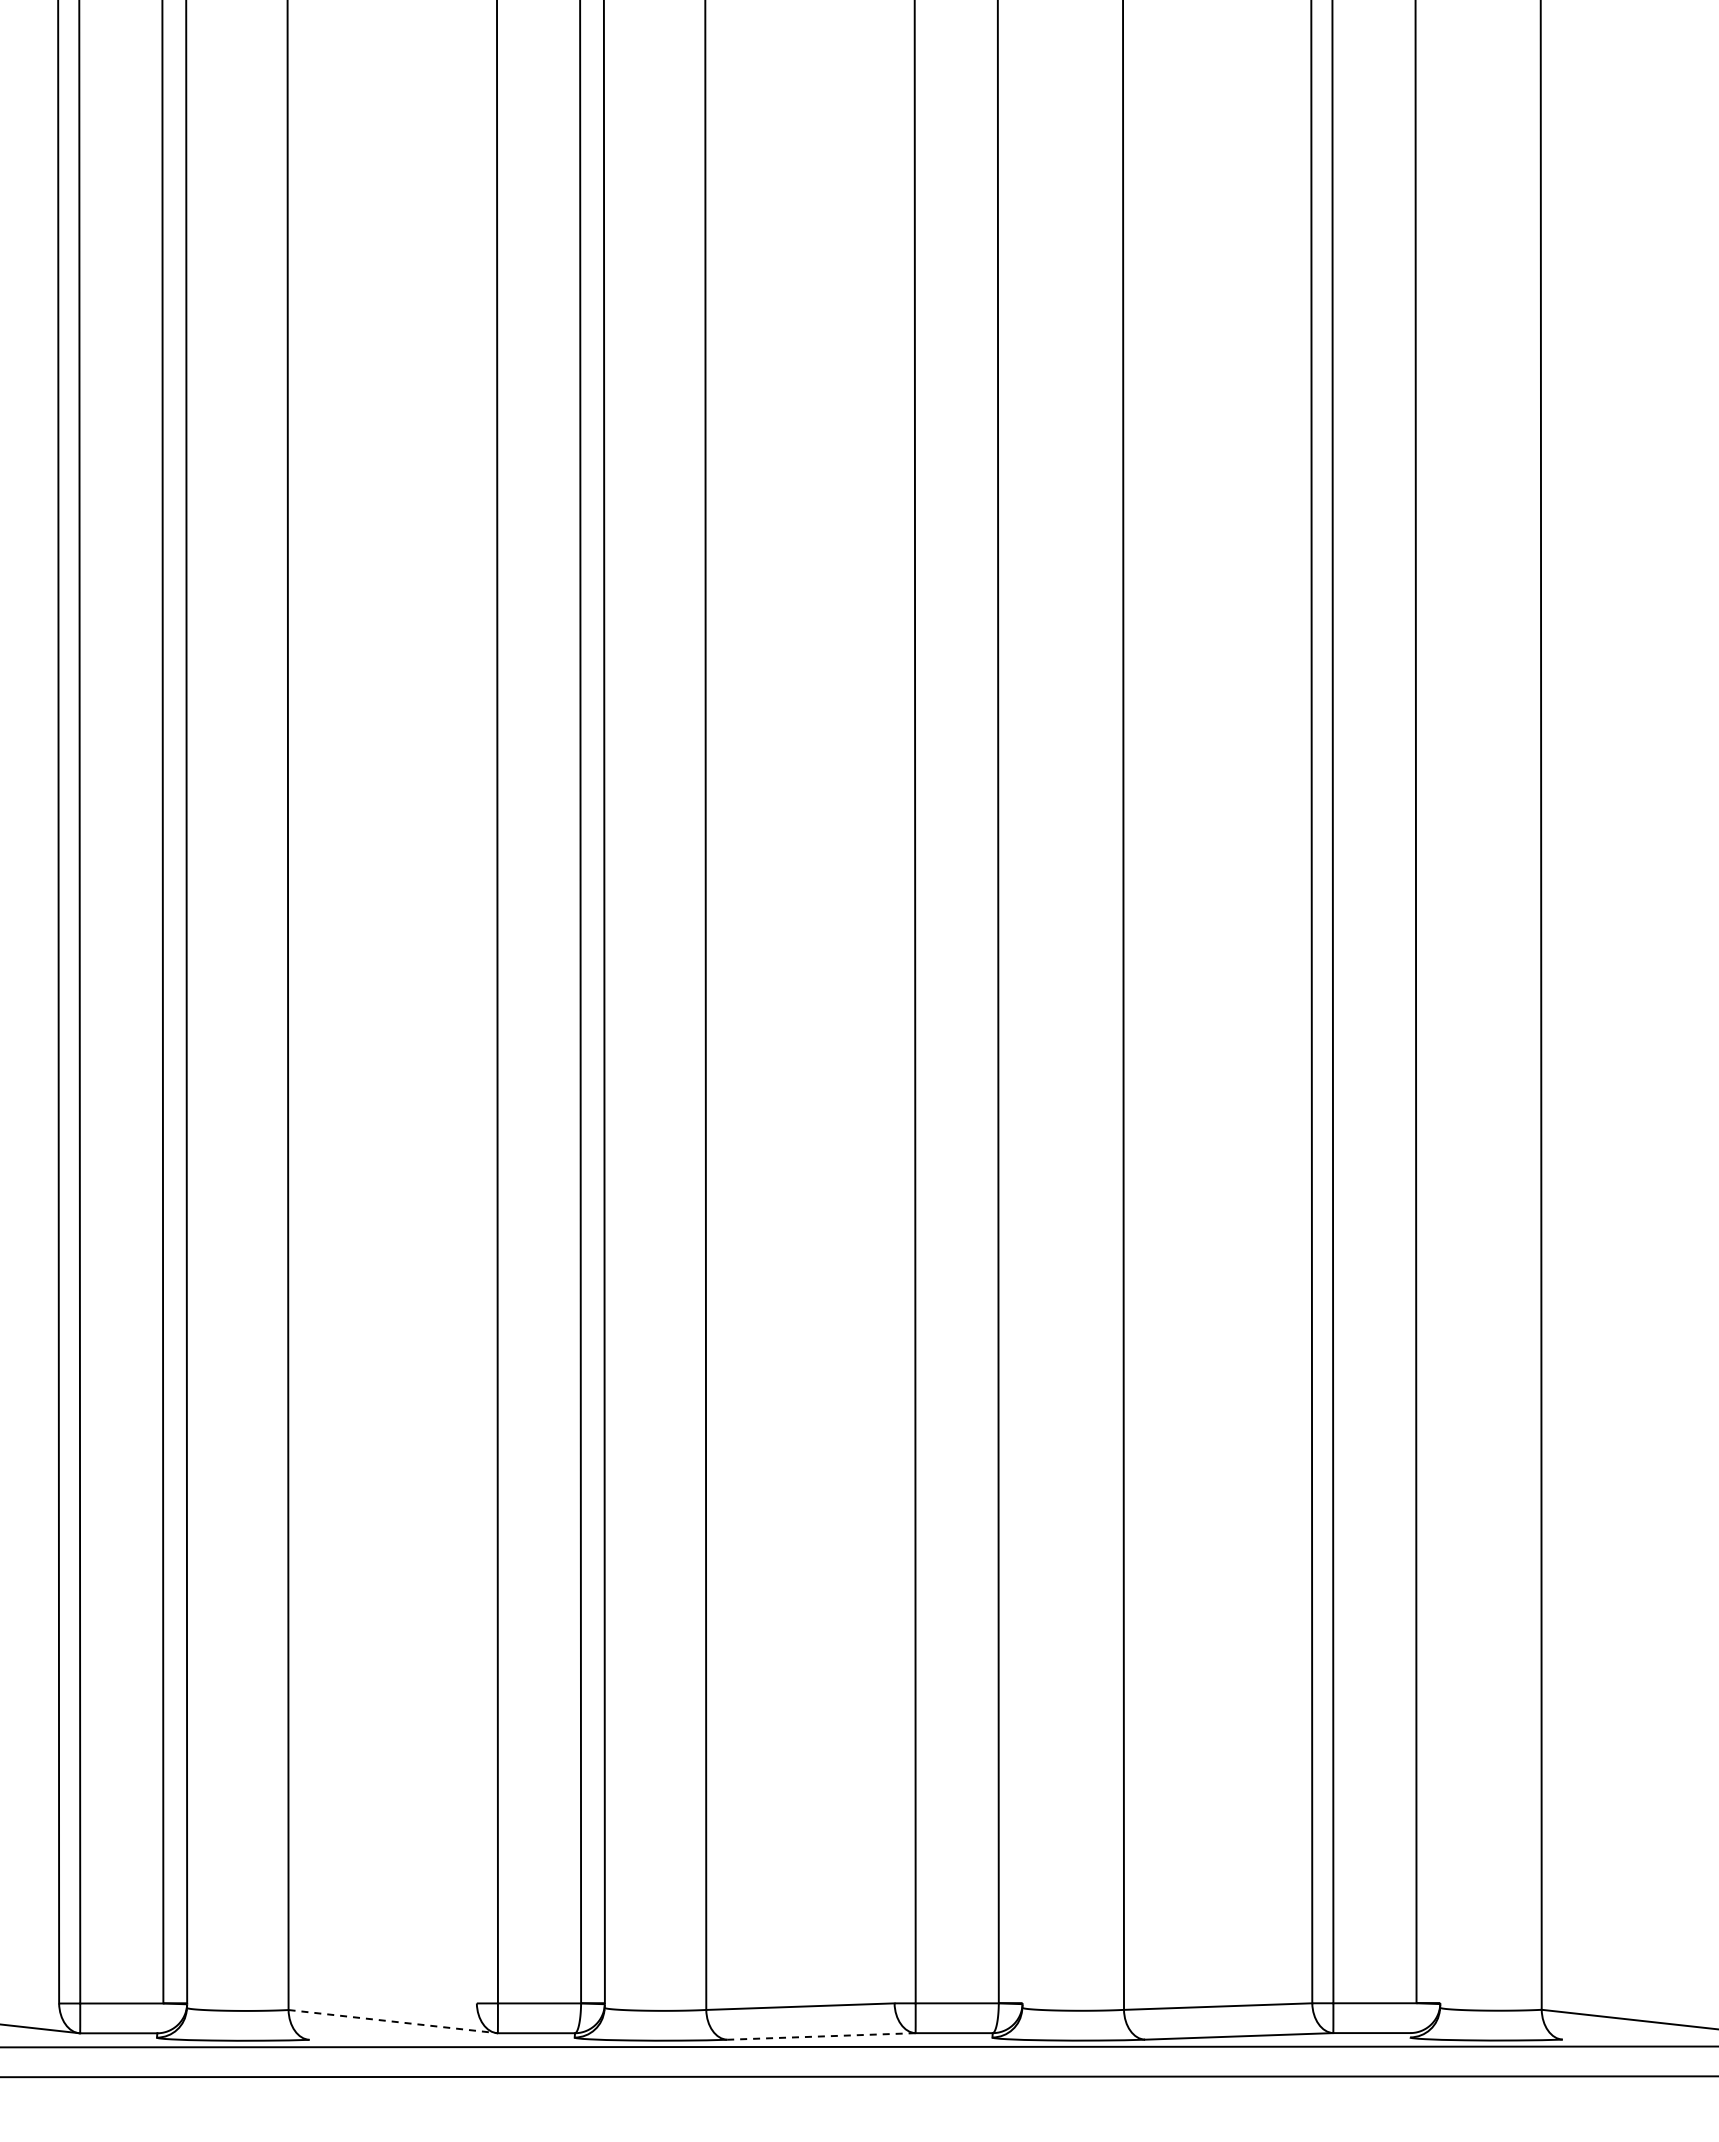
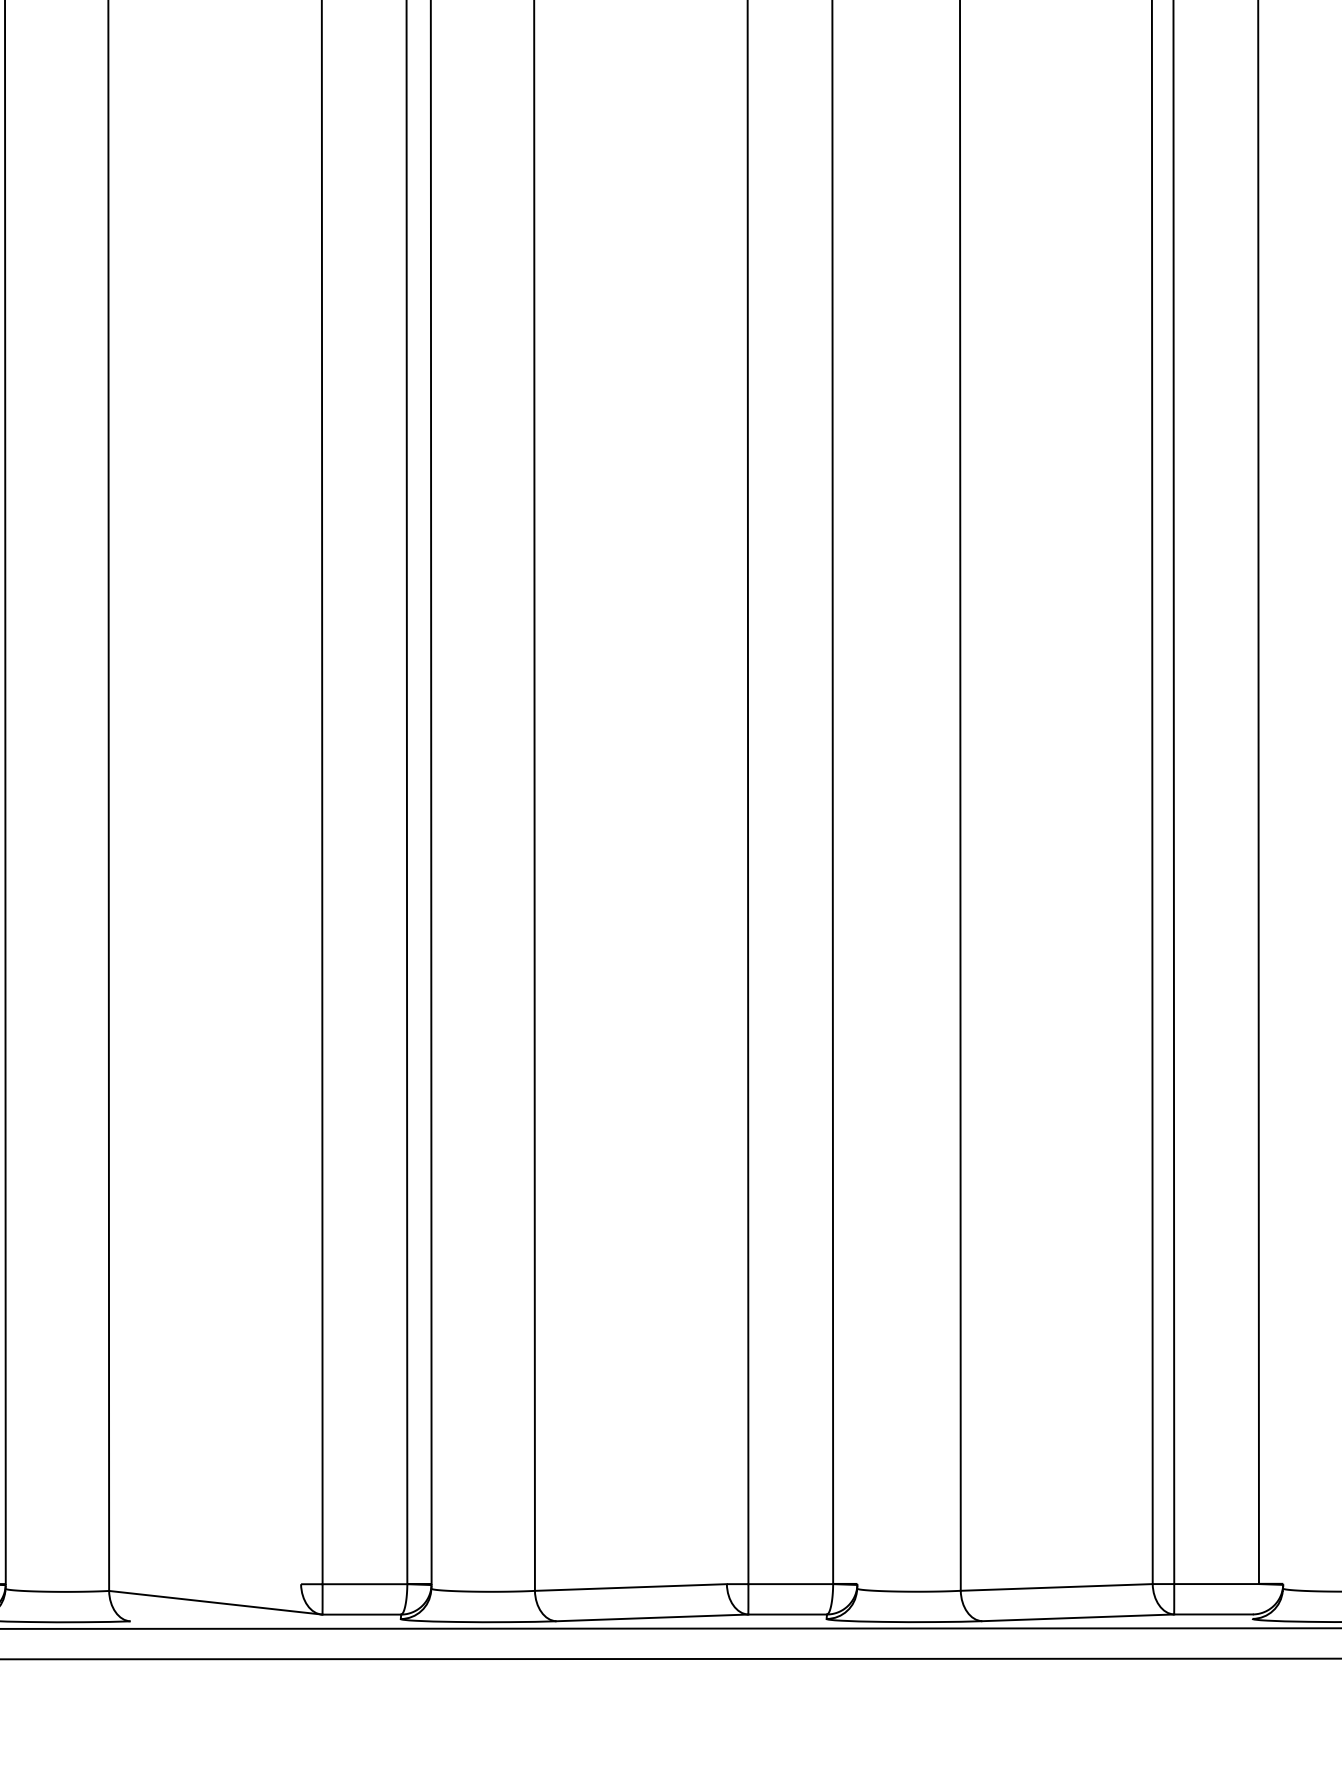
line: (393, 2021) -> (216, 1602), dashed -> solid
line: (820, 2036) -> (651, 1617), dashed -> solid

